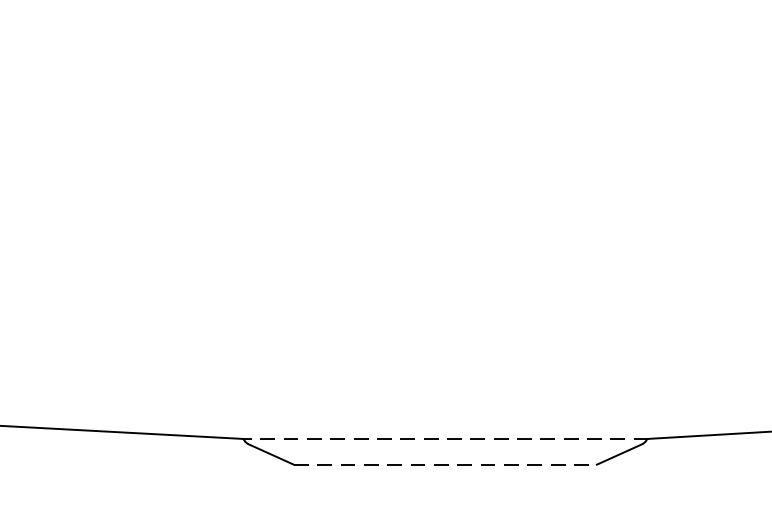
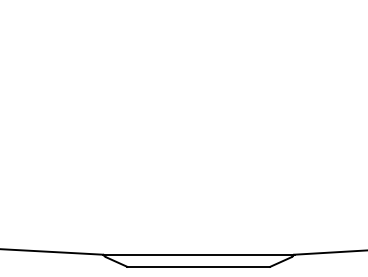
line: (444, 438) -> (198, 254), dashed -> solid
line: (446, 463) -> (199, 266), dashed -> solid

